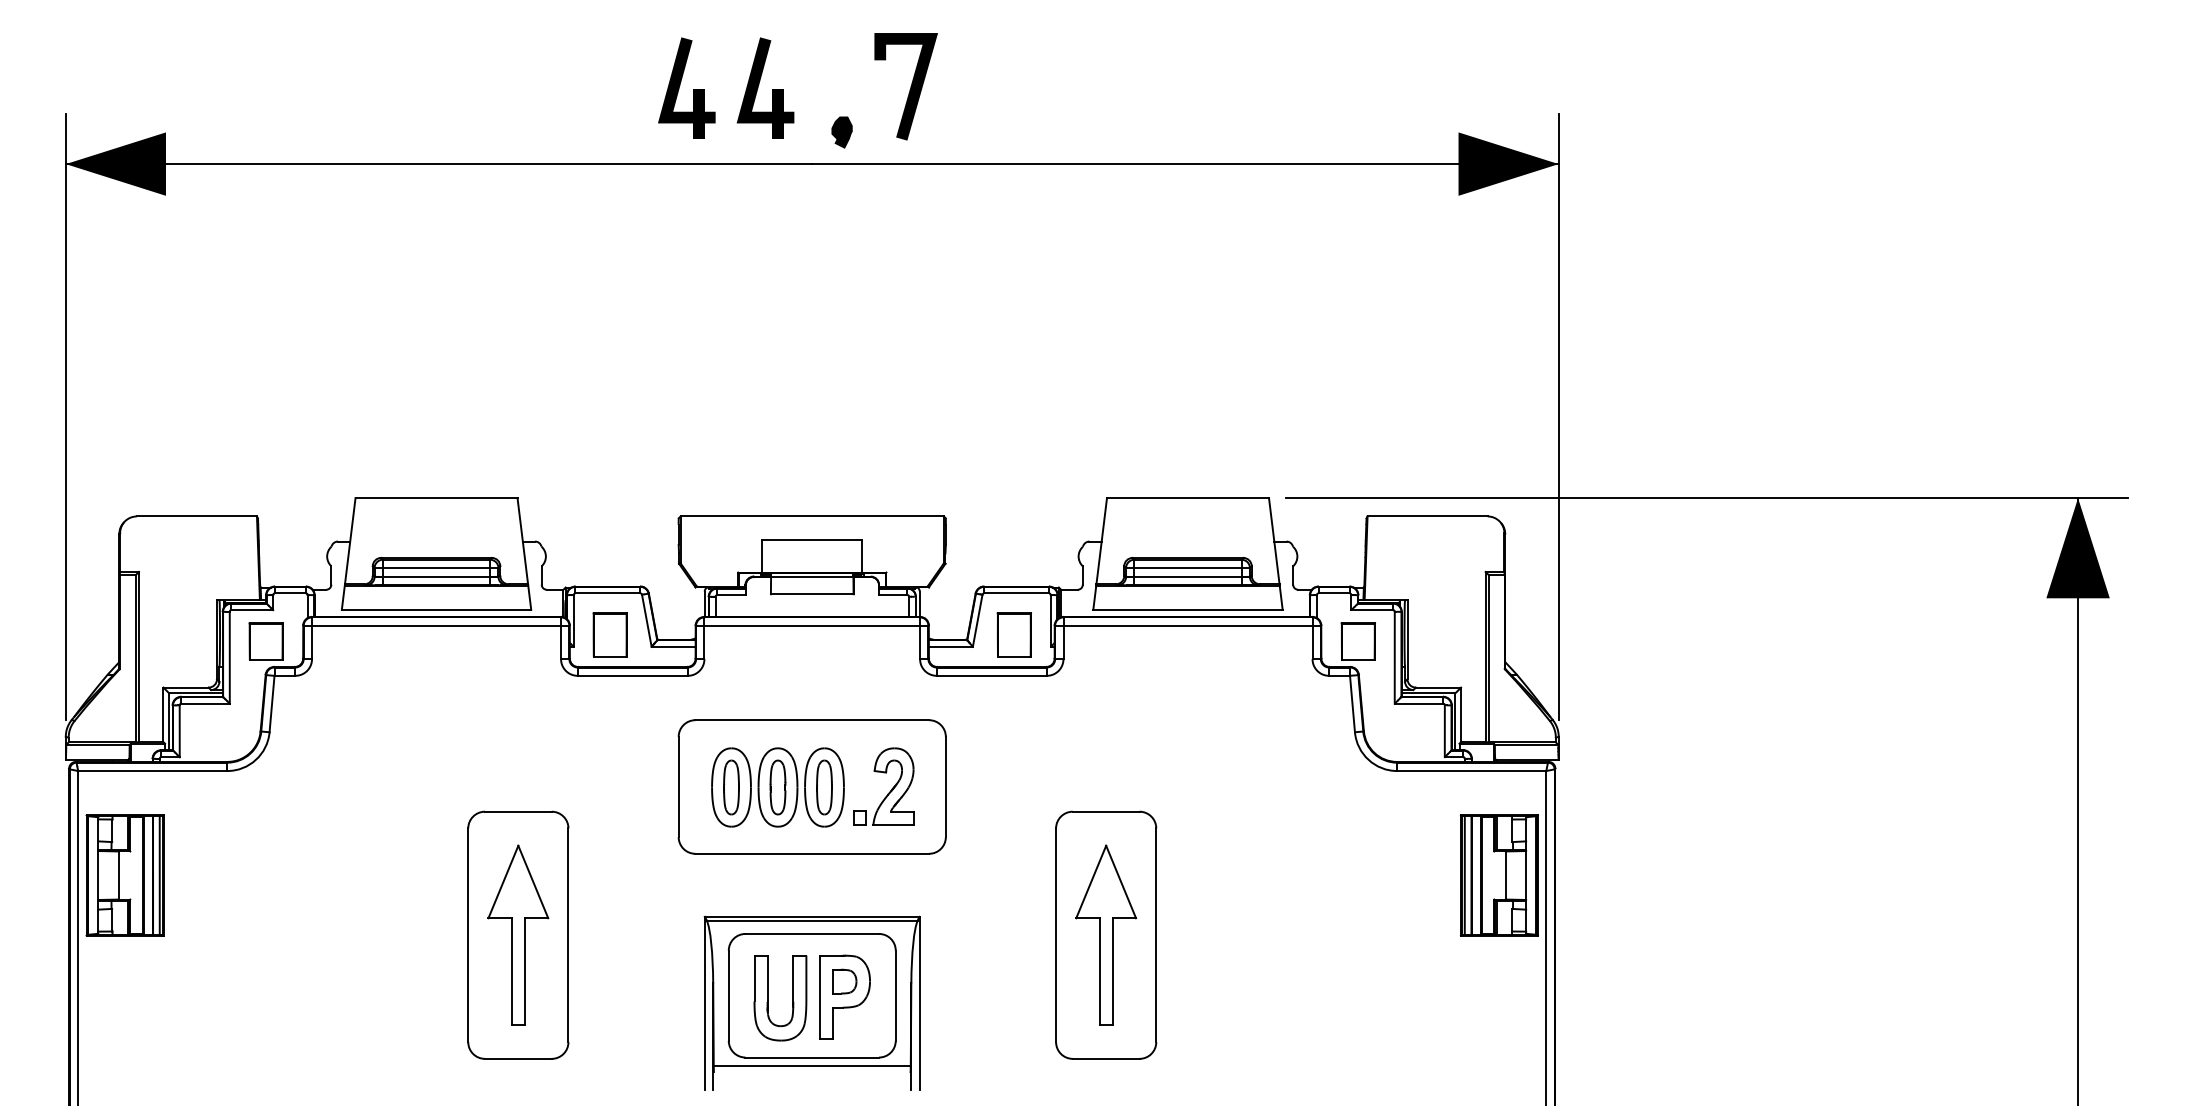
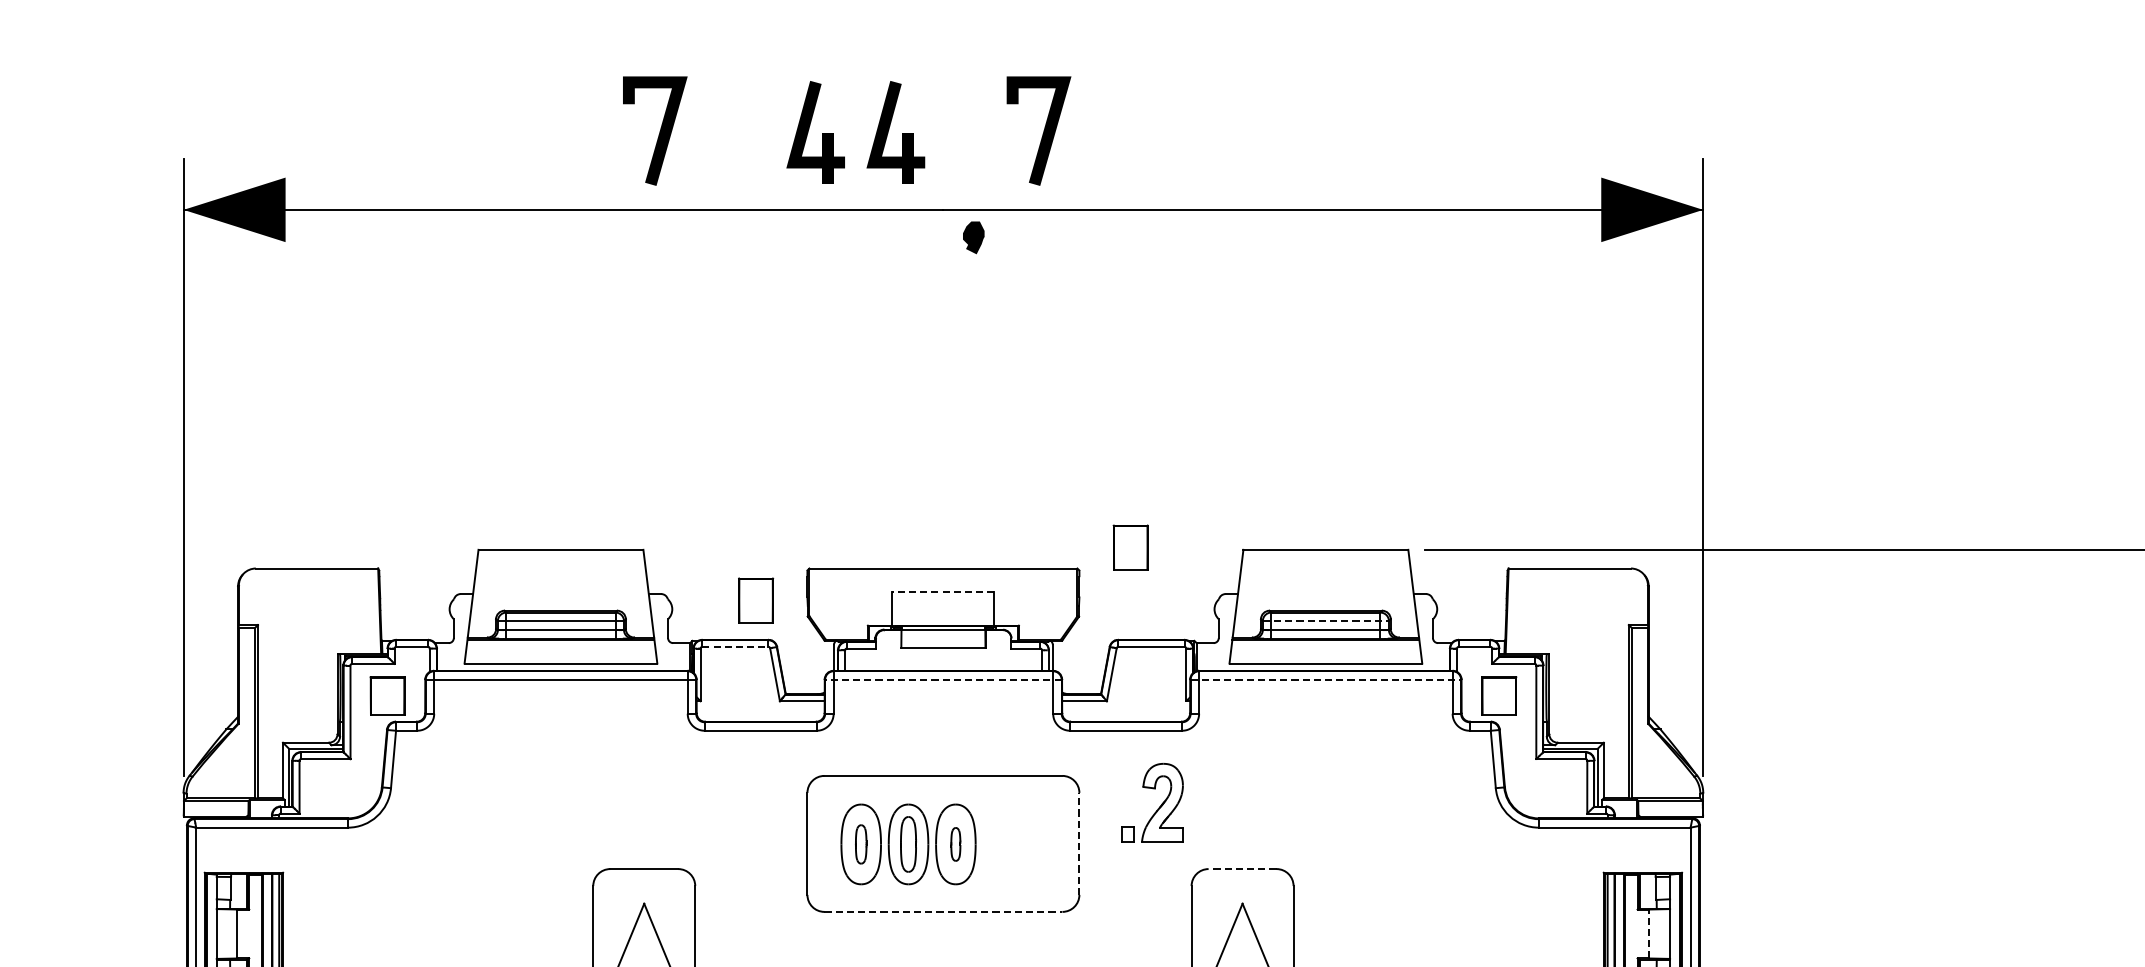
line: (533, 86) -> (659, 130), added
part: (841, 132) -> (973, 237), moved
line: (811, 539) -> (942, 591), solid -> dashed
line: (1188, 568) -> (1326, 621), solid -> dashed
line: (608, 593) -> (736, 646), solid -> dashed
line: (811, 625) -> (942, 679), solid -> dashed
line: (1188, 625) -> (1326, 679), solid -> dashed
part: (609, 634) -> (755, 600), moved
part: (1013, 634) -> (1129, 547), moved
line: (945, 786) -> (1079, 843), solid -> dashed
part: (731, 787) -> (861, 844), size x0.7
part: (824, 787) -> (955, 844), size x0.6
part: (889, 791) -> (1158, 807), moved
line: (1105, 811) -> (1241, 868), solid -> dashed
line: (812, 853) -> (943, 911), solid -> dashed
line: (1505, 875) -> (1649, 933), solid -> dashed

